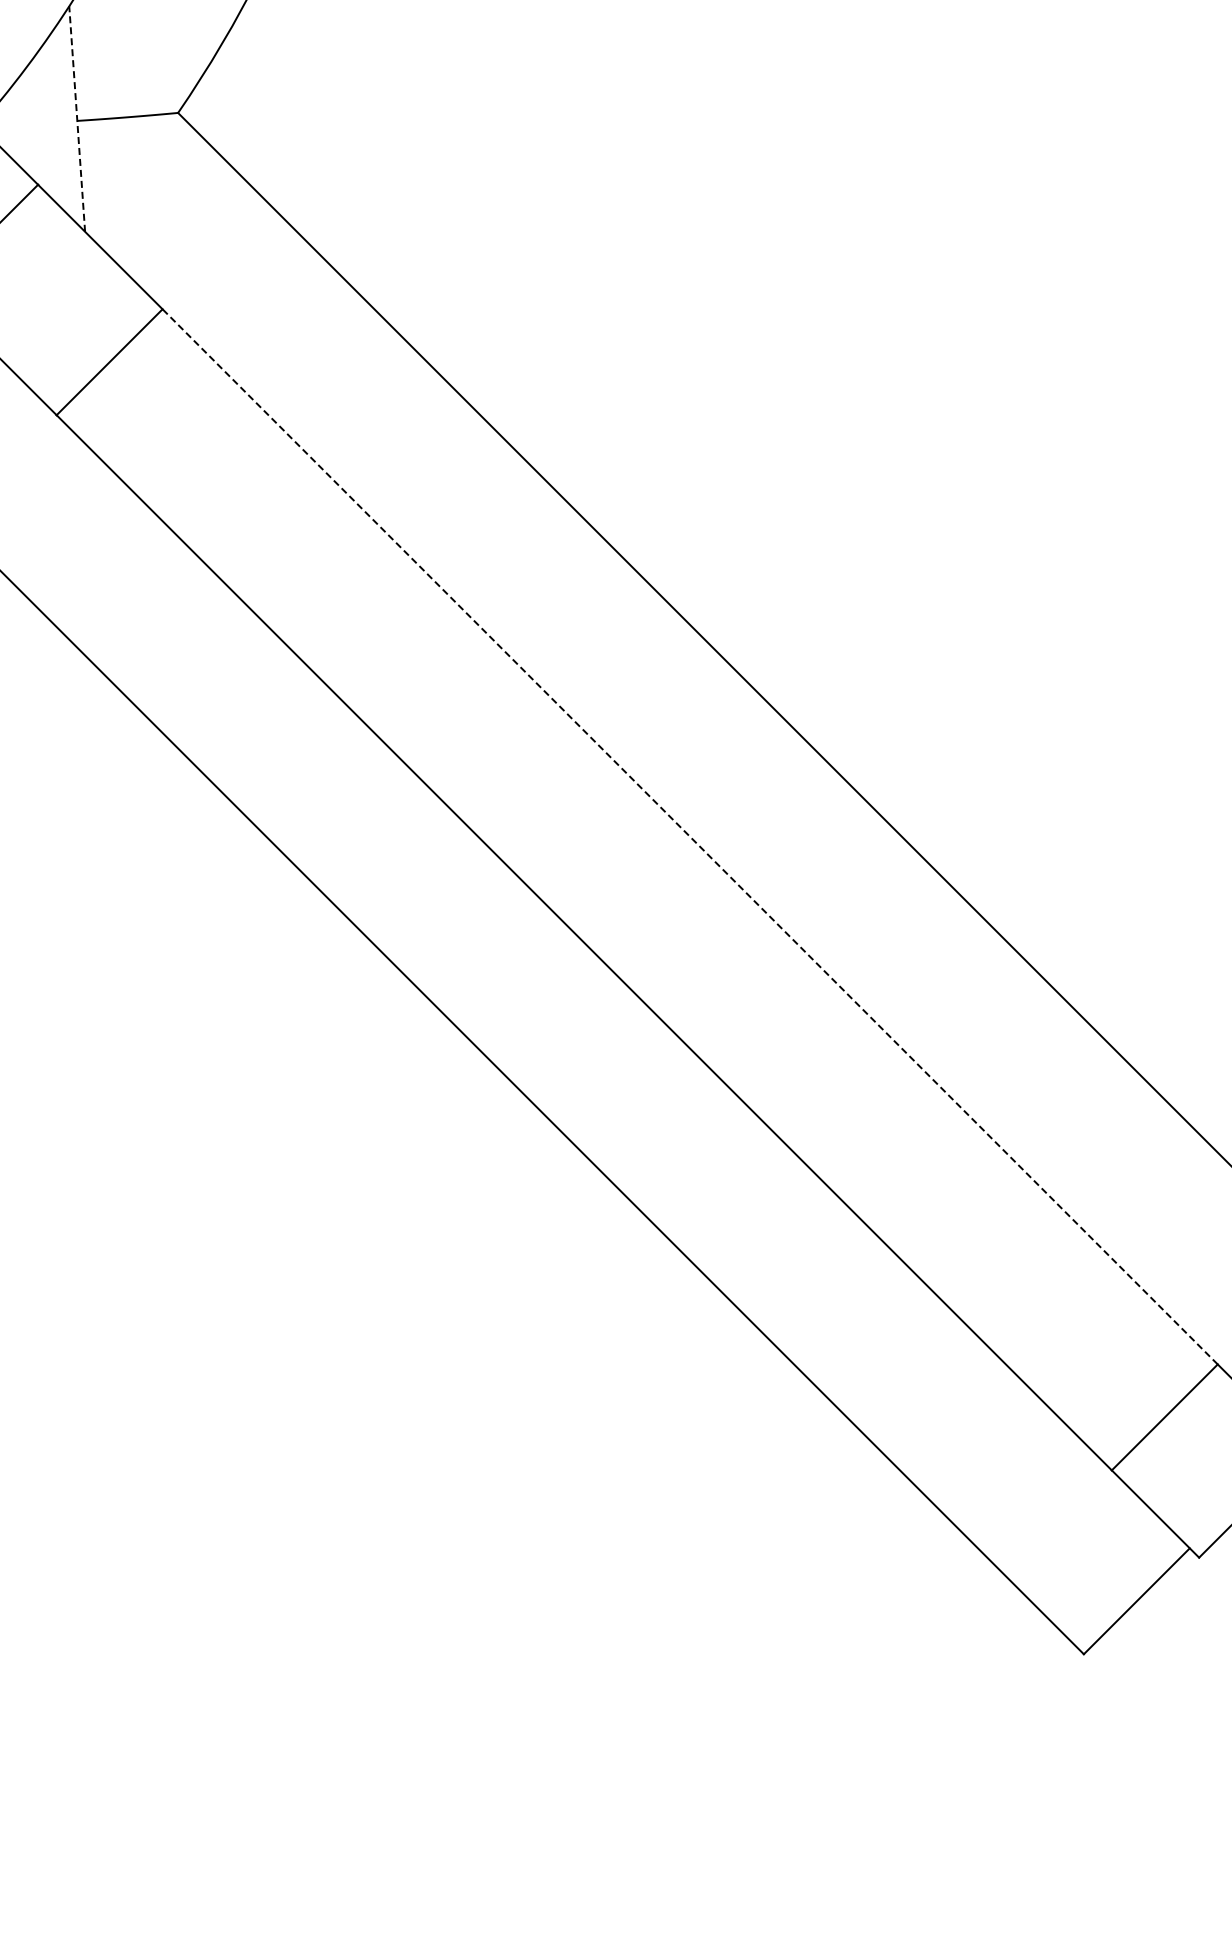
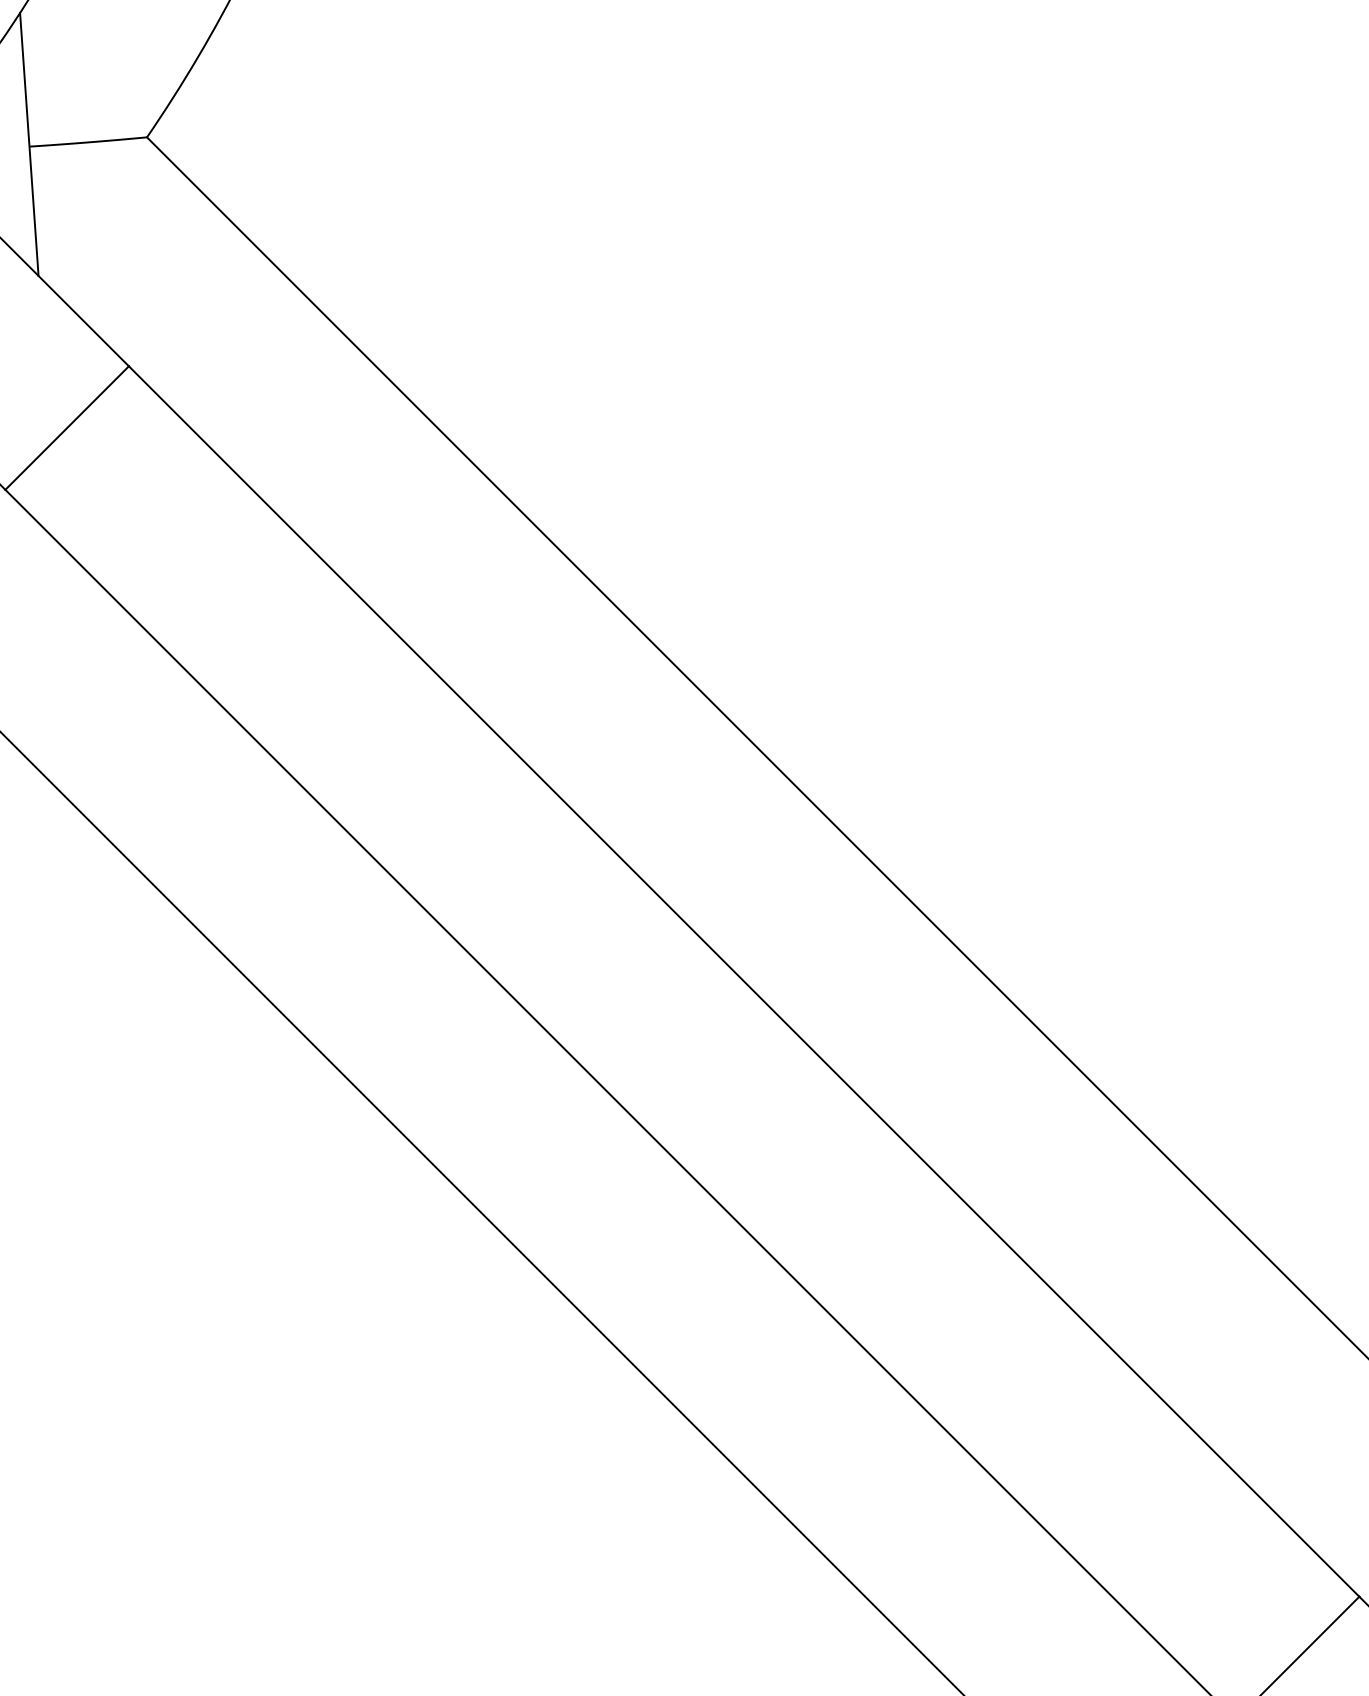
line: (77, 118) -> (29, 143), dashed -> solid
line: (689, 836) -> (743, 981), dashed -> solid

